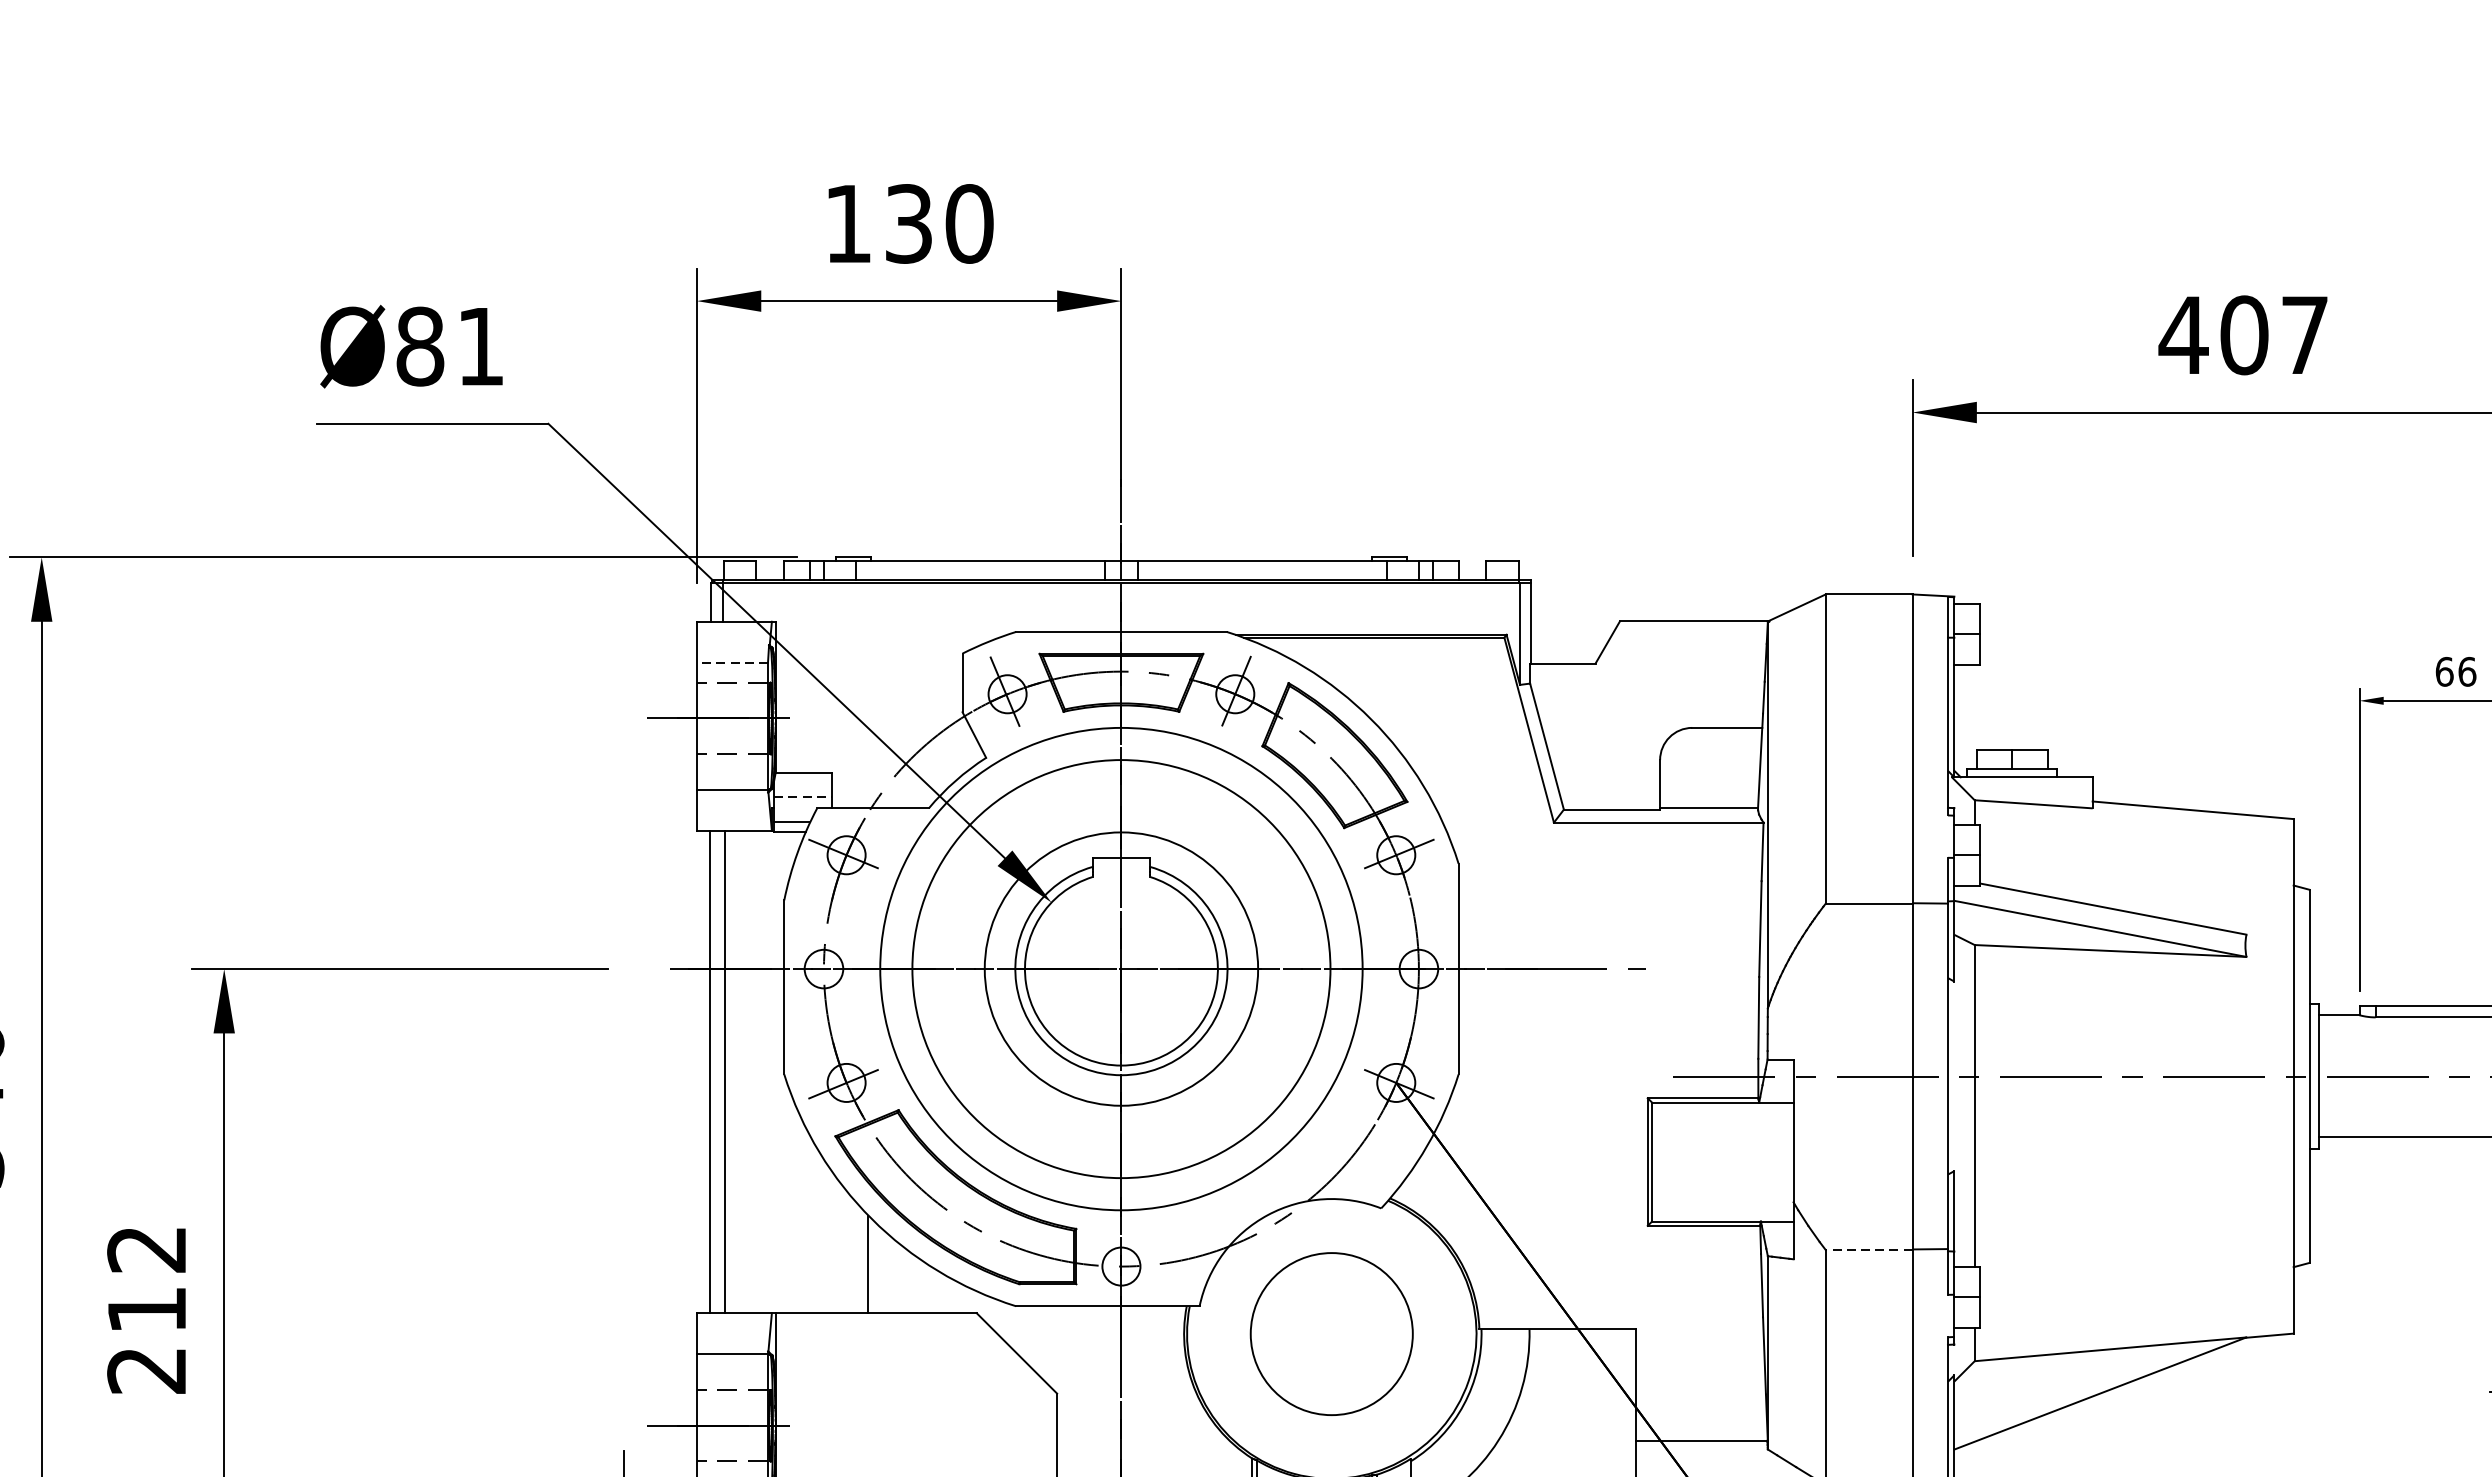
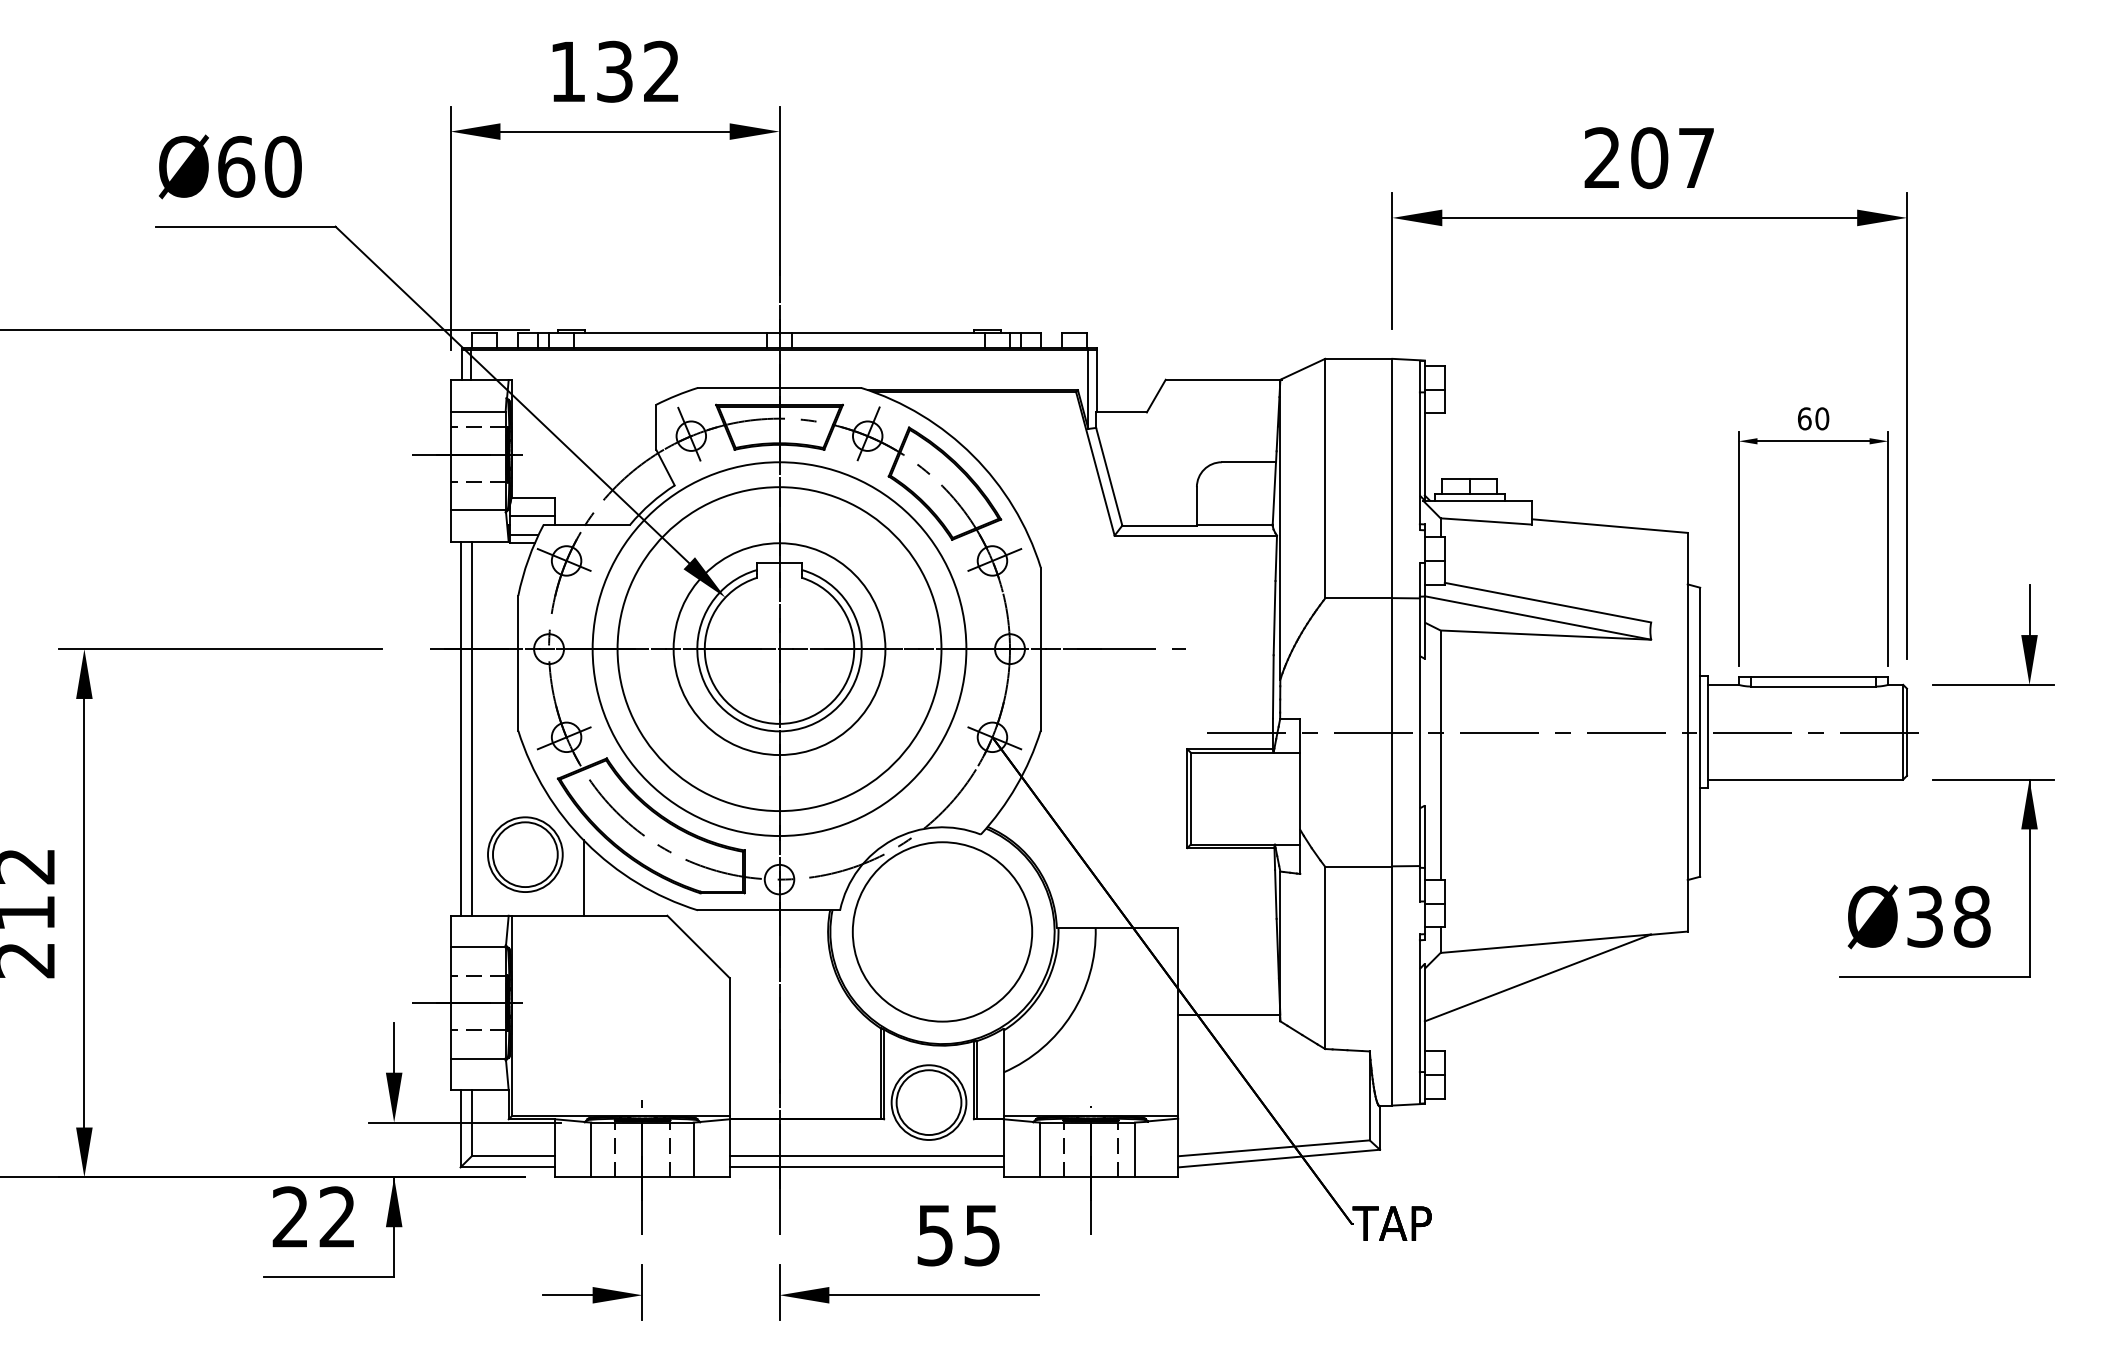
text: (969, 223) -> (661, 71), 130 -> 132
text: (2183, 334) -> (1602, 157), 407 -> 207
text: (450, 346) -> (259, 166), Ø81 -> Ø60
line: (732, 662) -> (478, 411), dashed -> solid
text: (2467, 671) -> (1822, 418), 66 -> 60
line: (803, 796) -> (533, 515), dashed -> solid
part: (793, 1234) -> (525, 854), added
line: (1868, 1249) -> (1358, 866), dashed -> solid
circle: (1331, 1333) -> (942, 931), size x1.43

